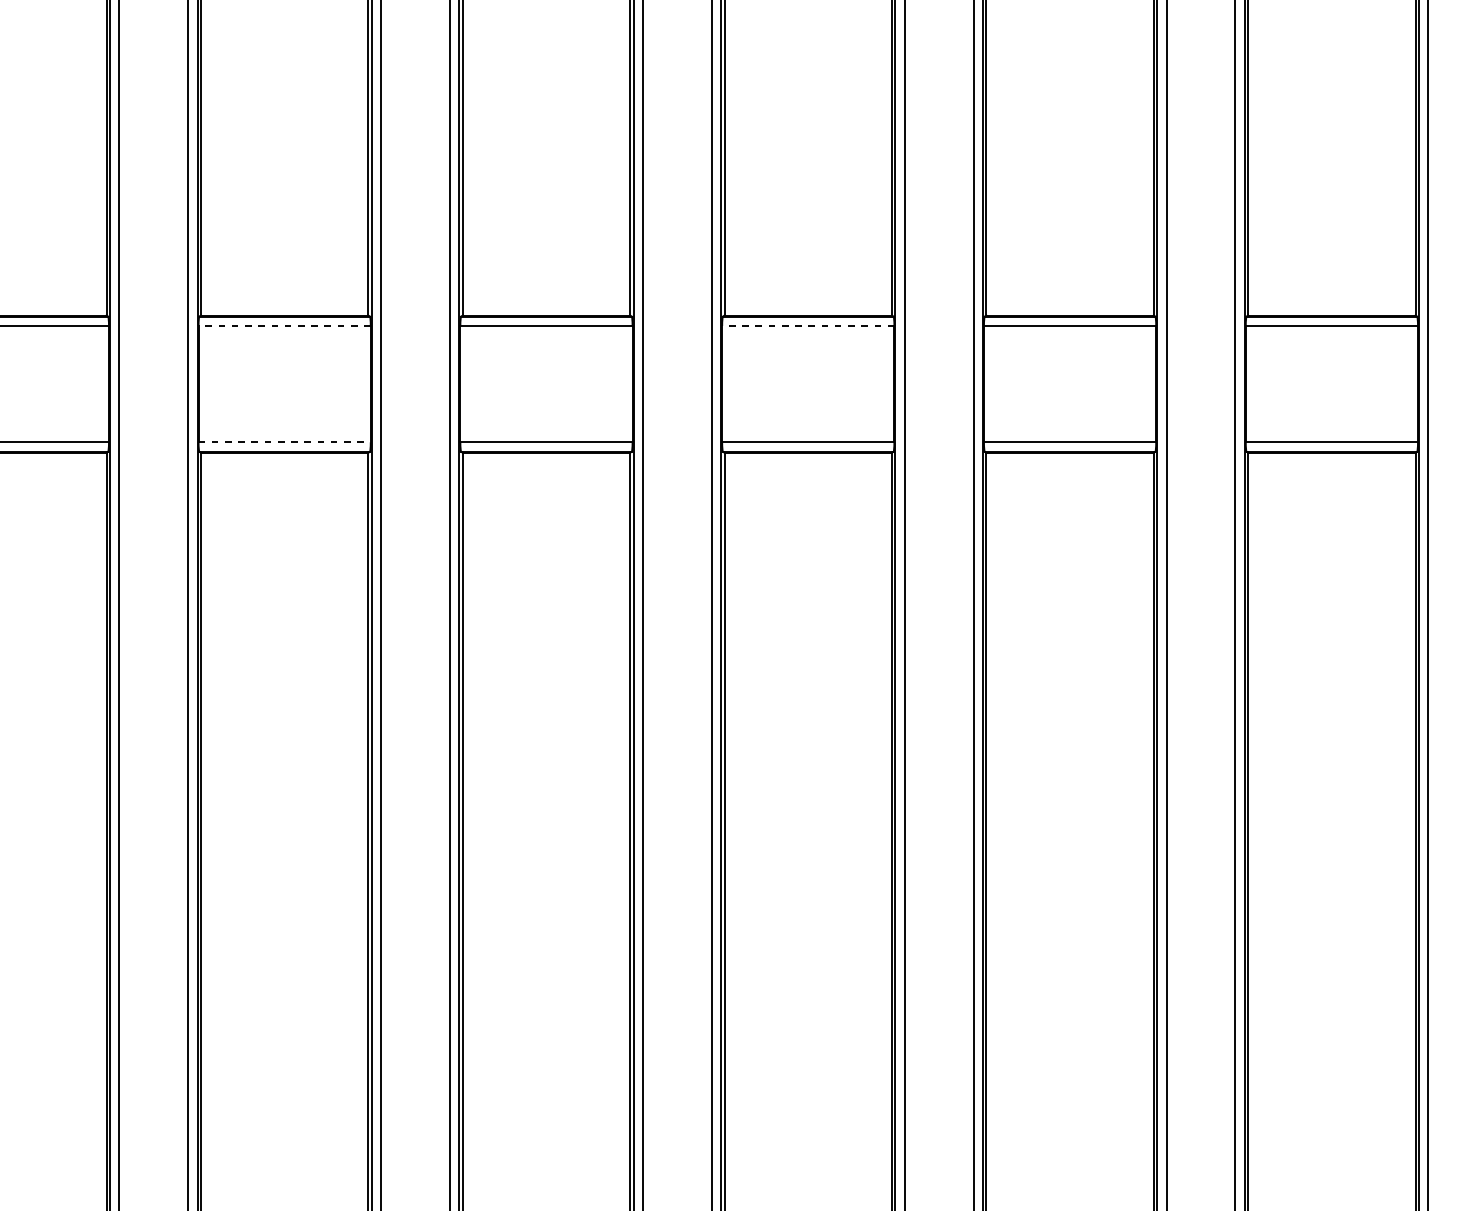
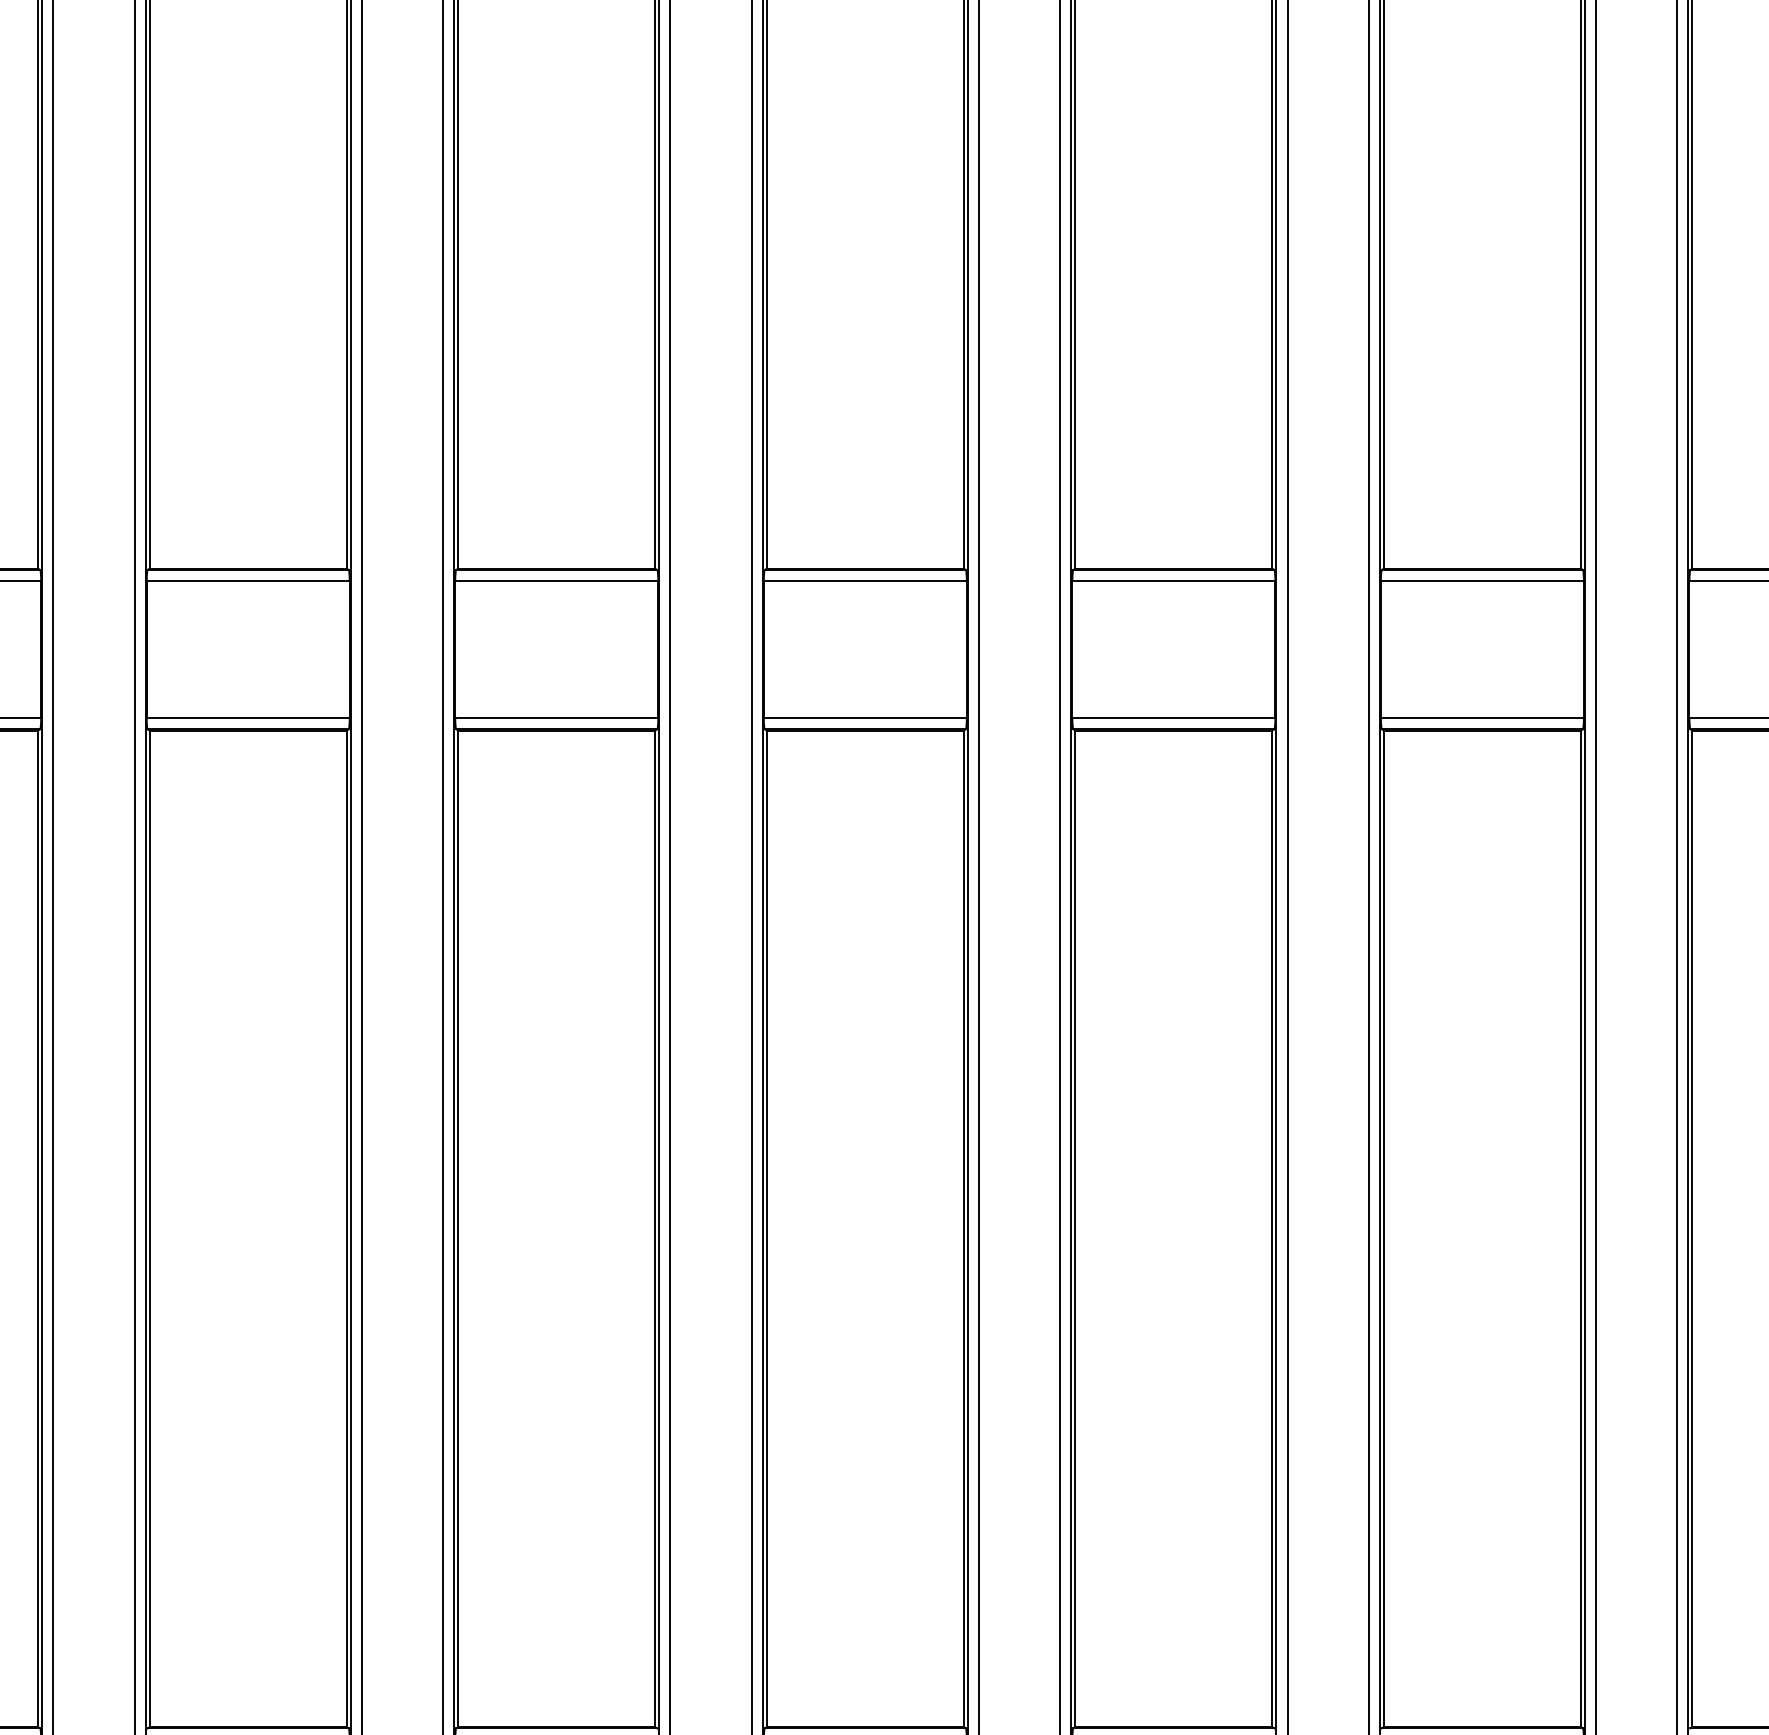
line: (284, 326) -> (248, 581), dashed -> solid
line: (808, 326) -> (865, 581), dashed -> solid
line: (284, 442) -> (248, 718), dashed -> solid

